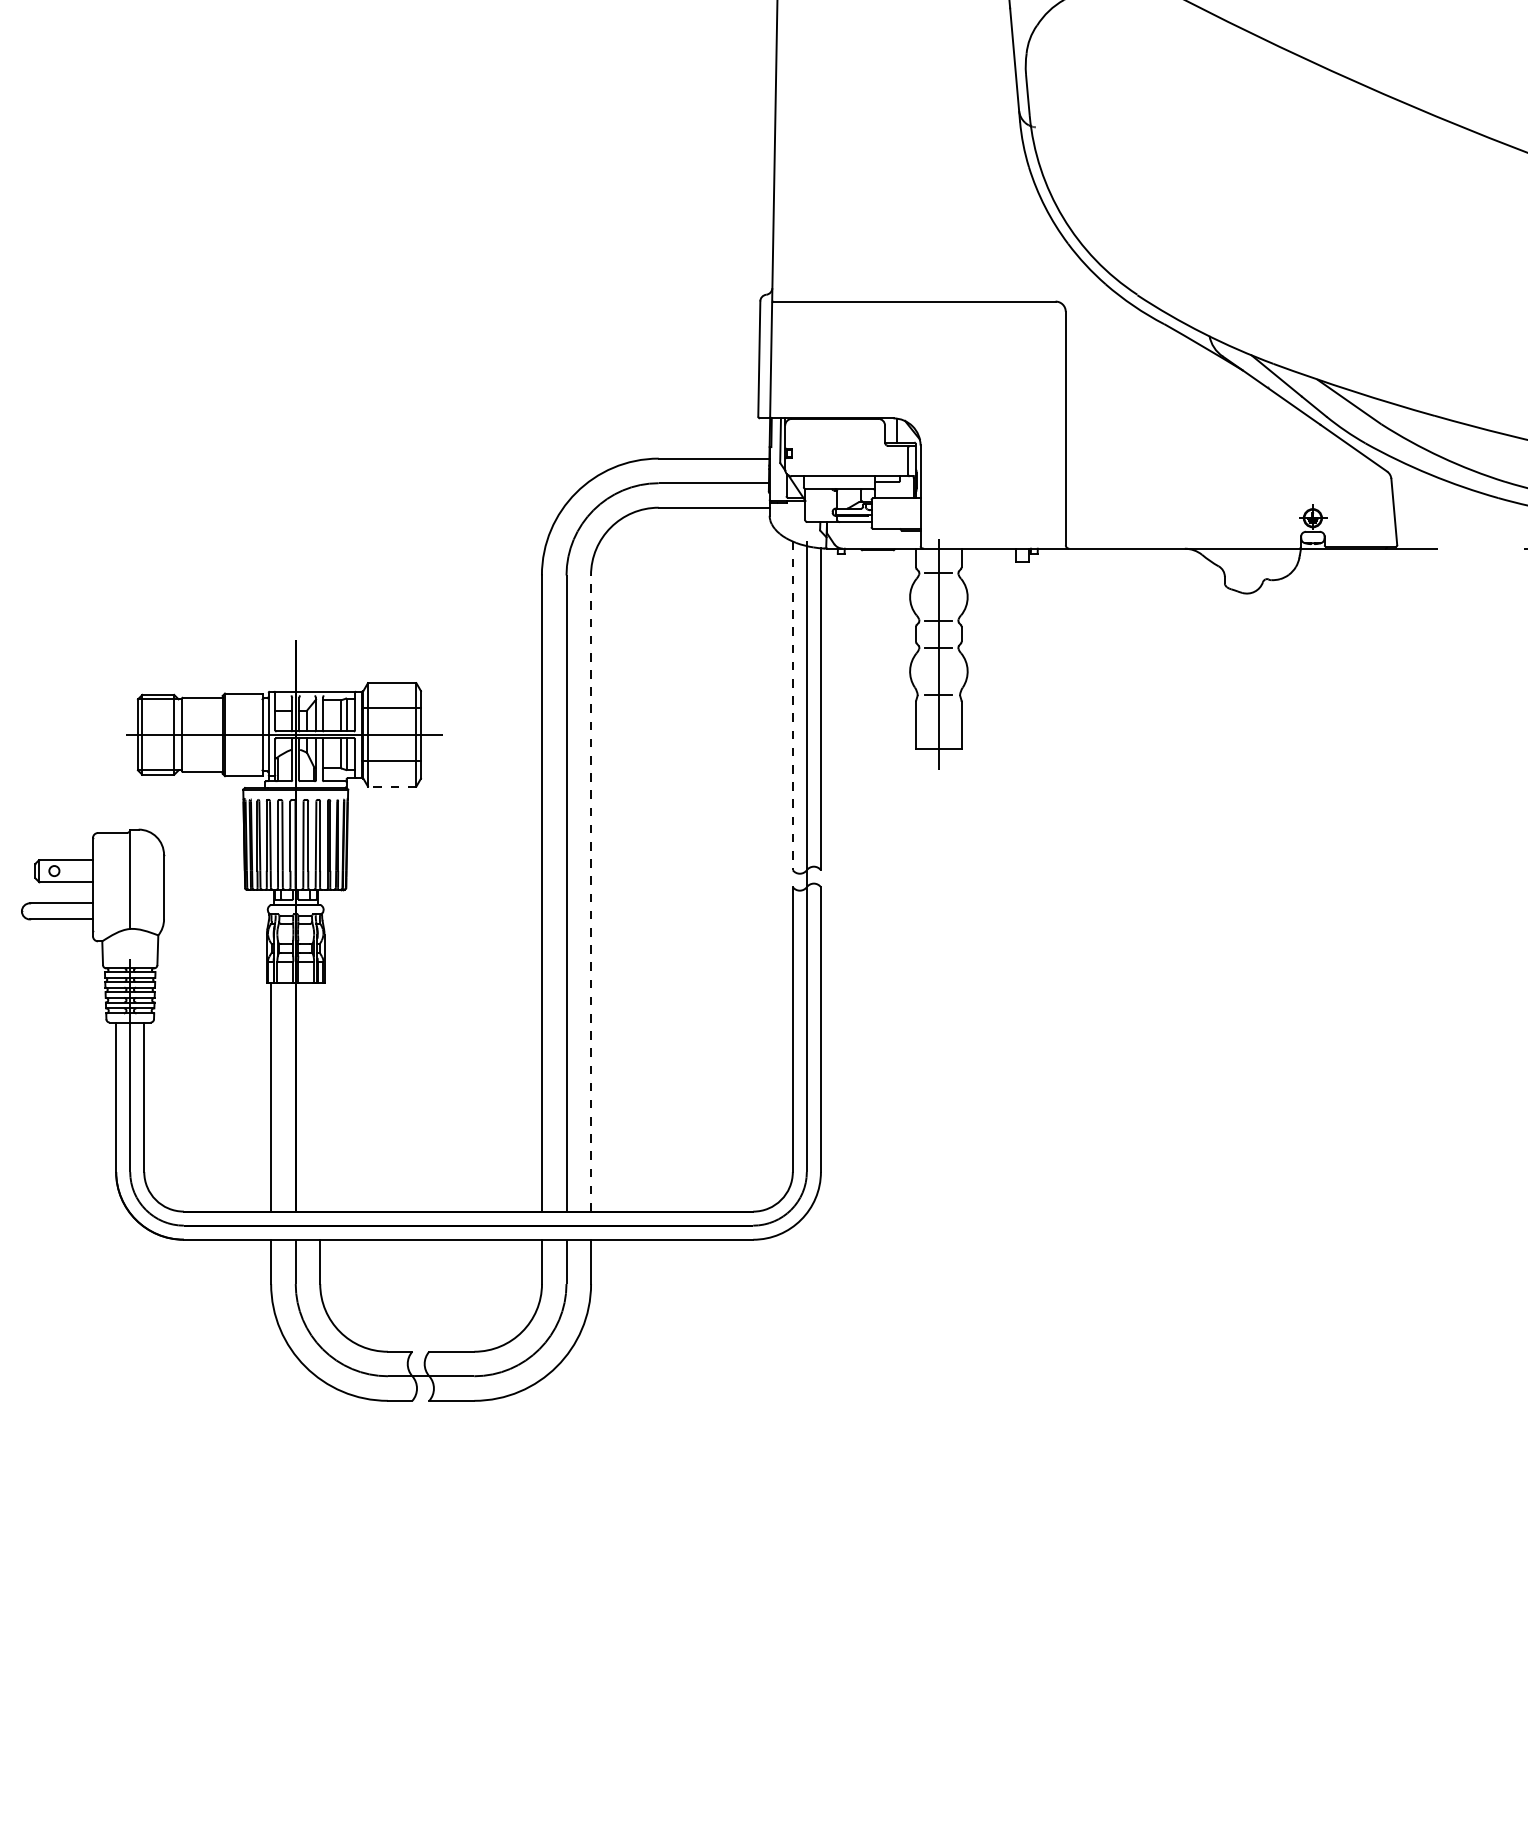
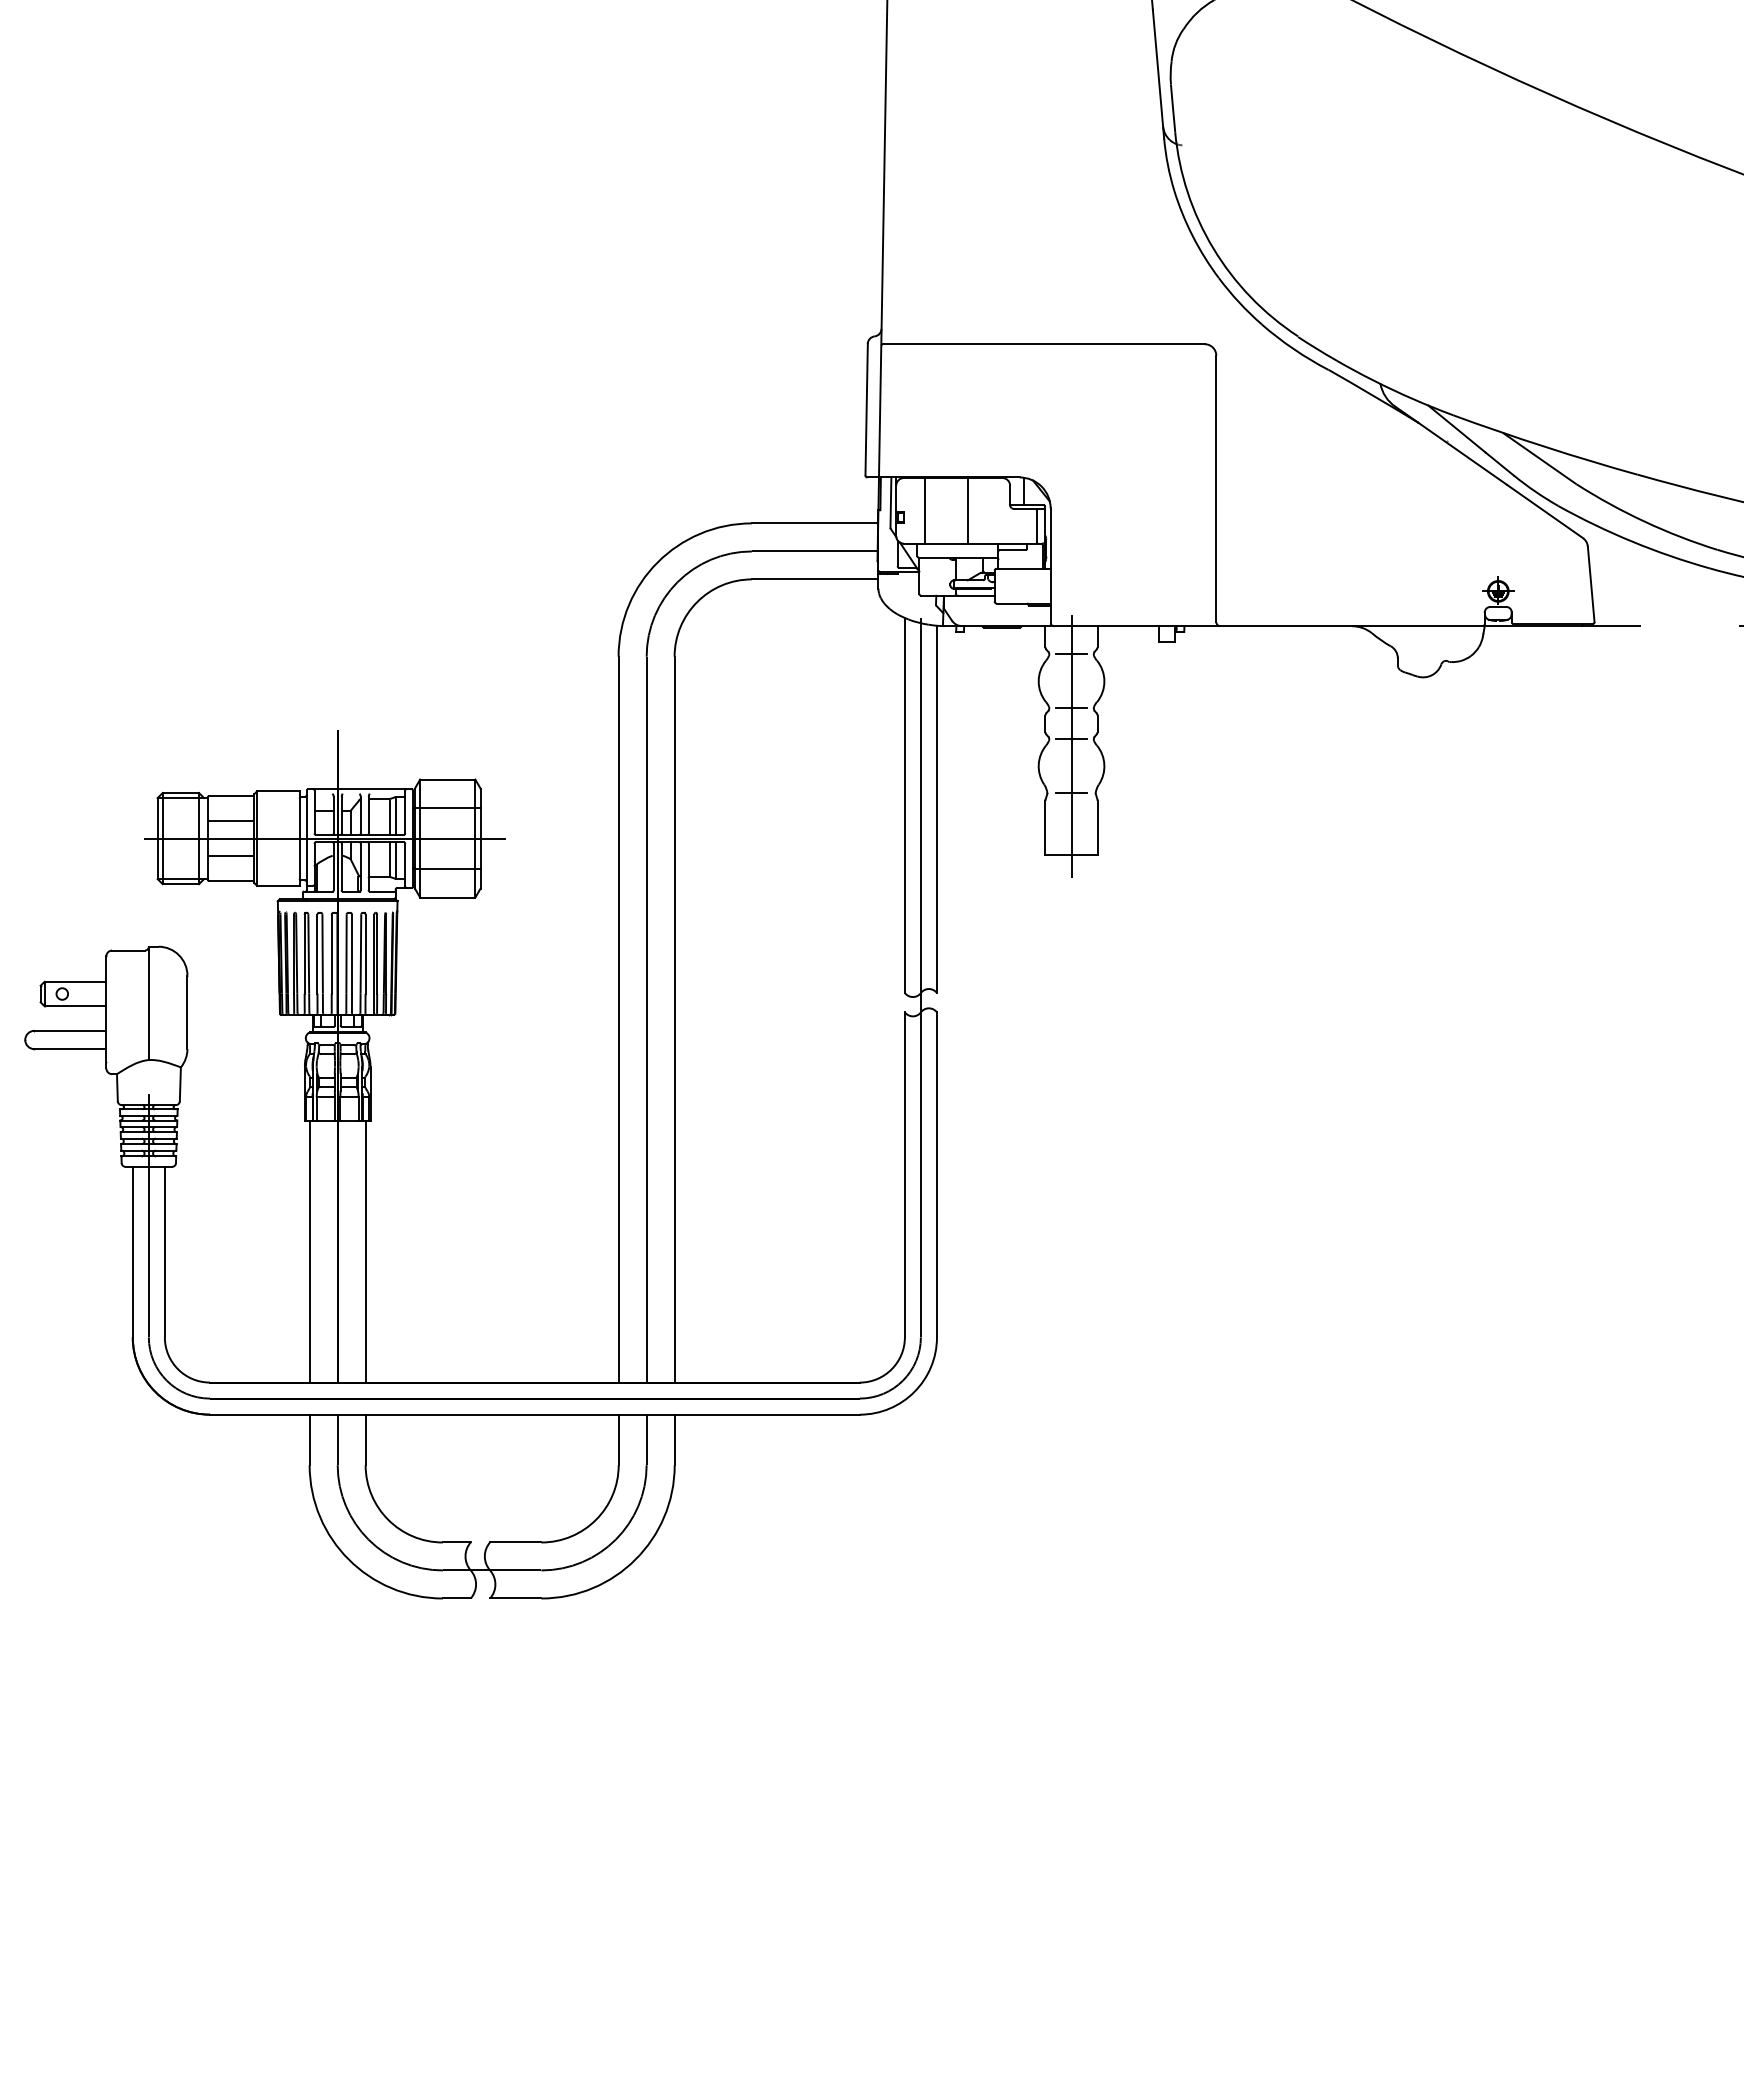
line: (810, 447) -> (924, 510), added
line: (847, 447) -> (967, 510), added
line: (792, 705) -> (904, 805), dashed -> solid
line: (201, 719) -> (230, 821), added
line: (201, 750) -> (230, 856), added
line: (391, 786) -> (447, 897), dashed -> solid
line: (590, 893) -> (674, 1019), dashed -> solid
line: (320, 1096) -> (365, 1251), added

